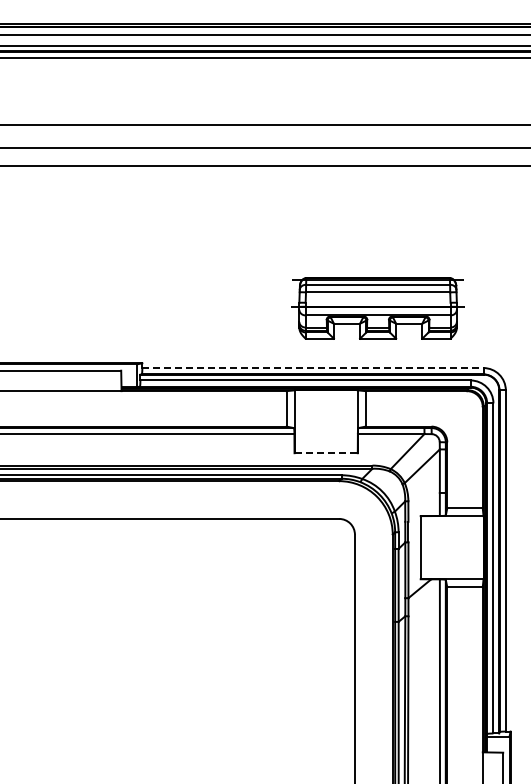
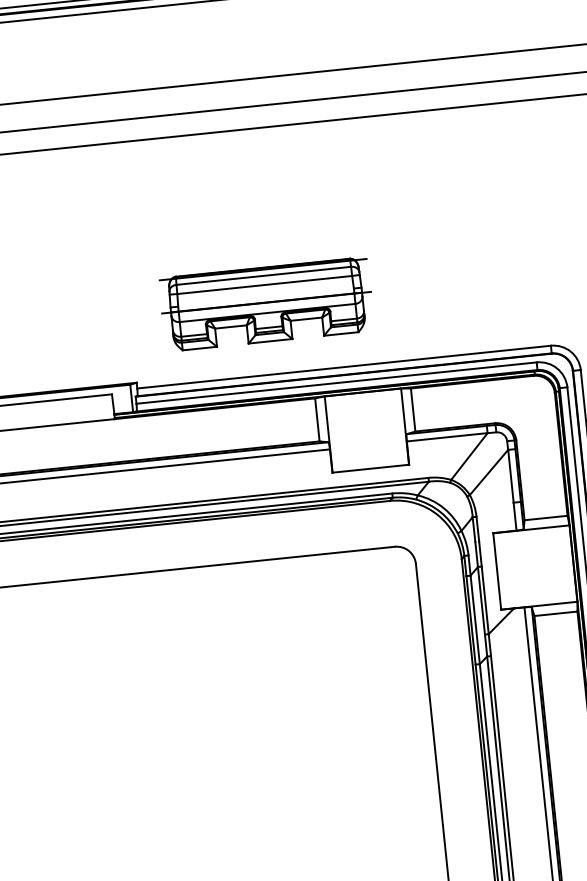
part: (377, 308) -> (266, 304), moved
line: (312, 368) -> (343, 367), dashed -> solid
line: (326, 453) -> (371, 469), dashed -> solid

